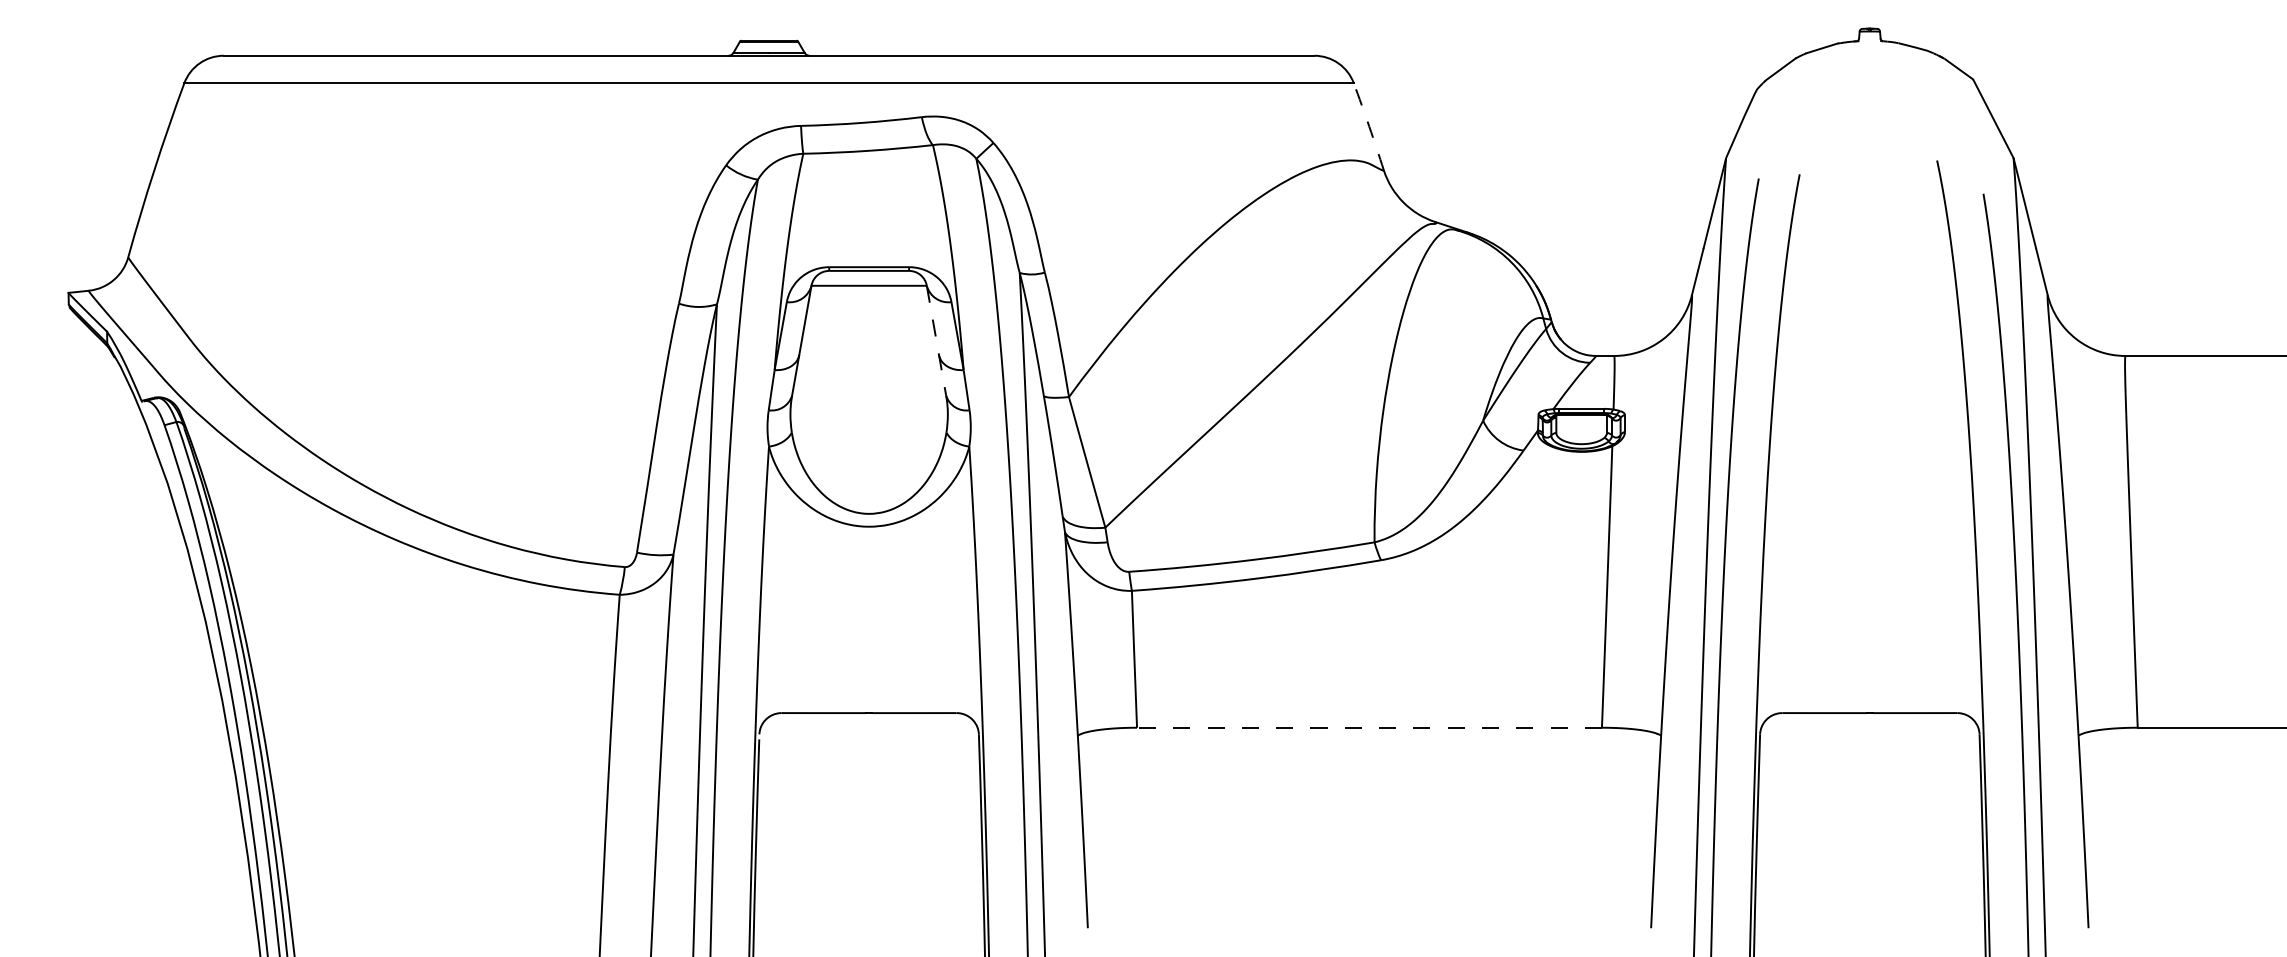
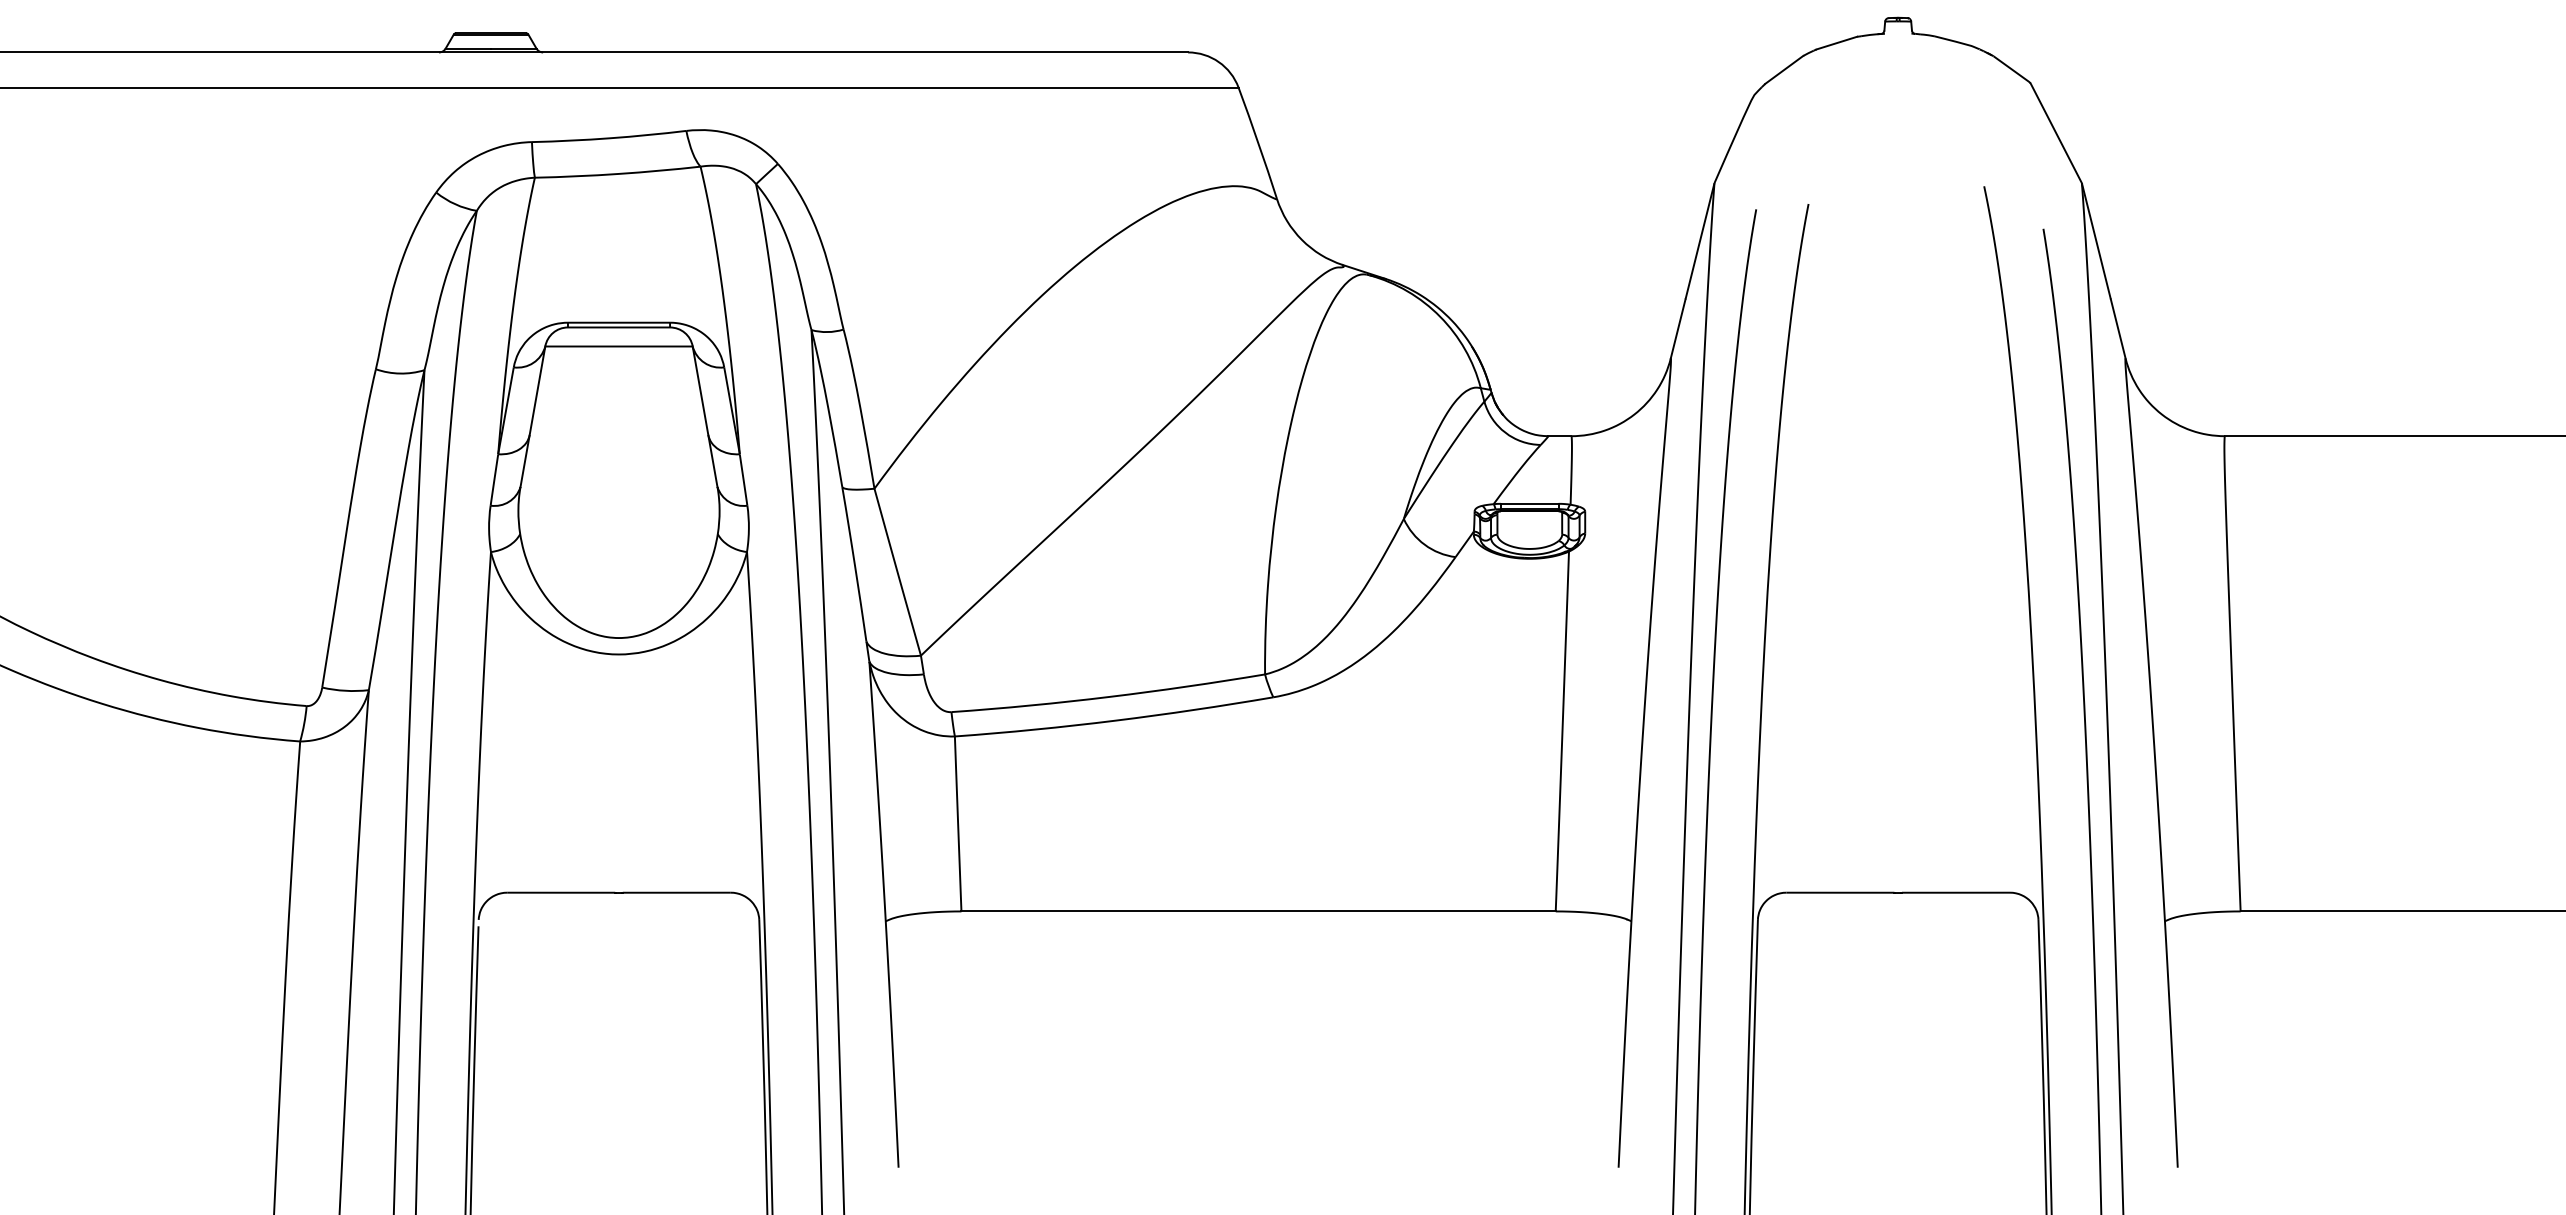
arc: (1369, 126) -> (1258, 142), dashed -> solid
line: (936, 340) -> (705, 416), dashed -> solid
line: (1369, 727) -> (1258, 911), dashed -> solid

